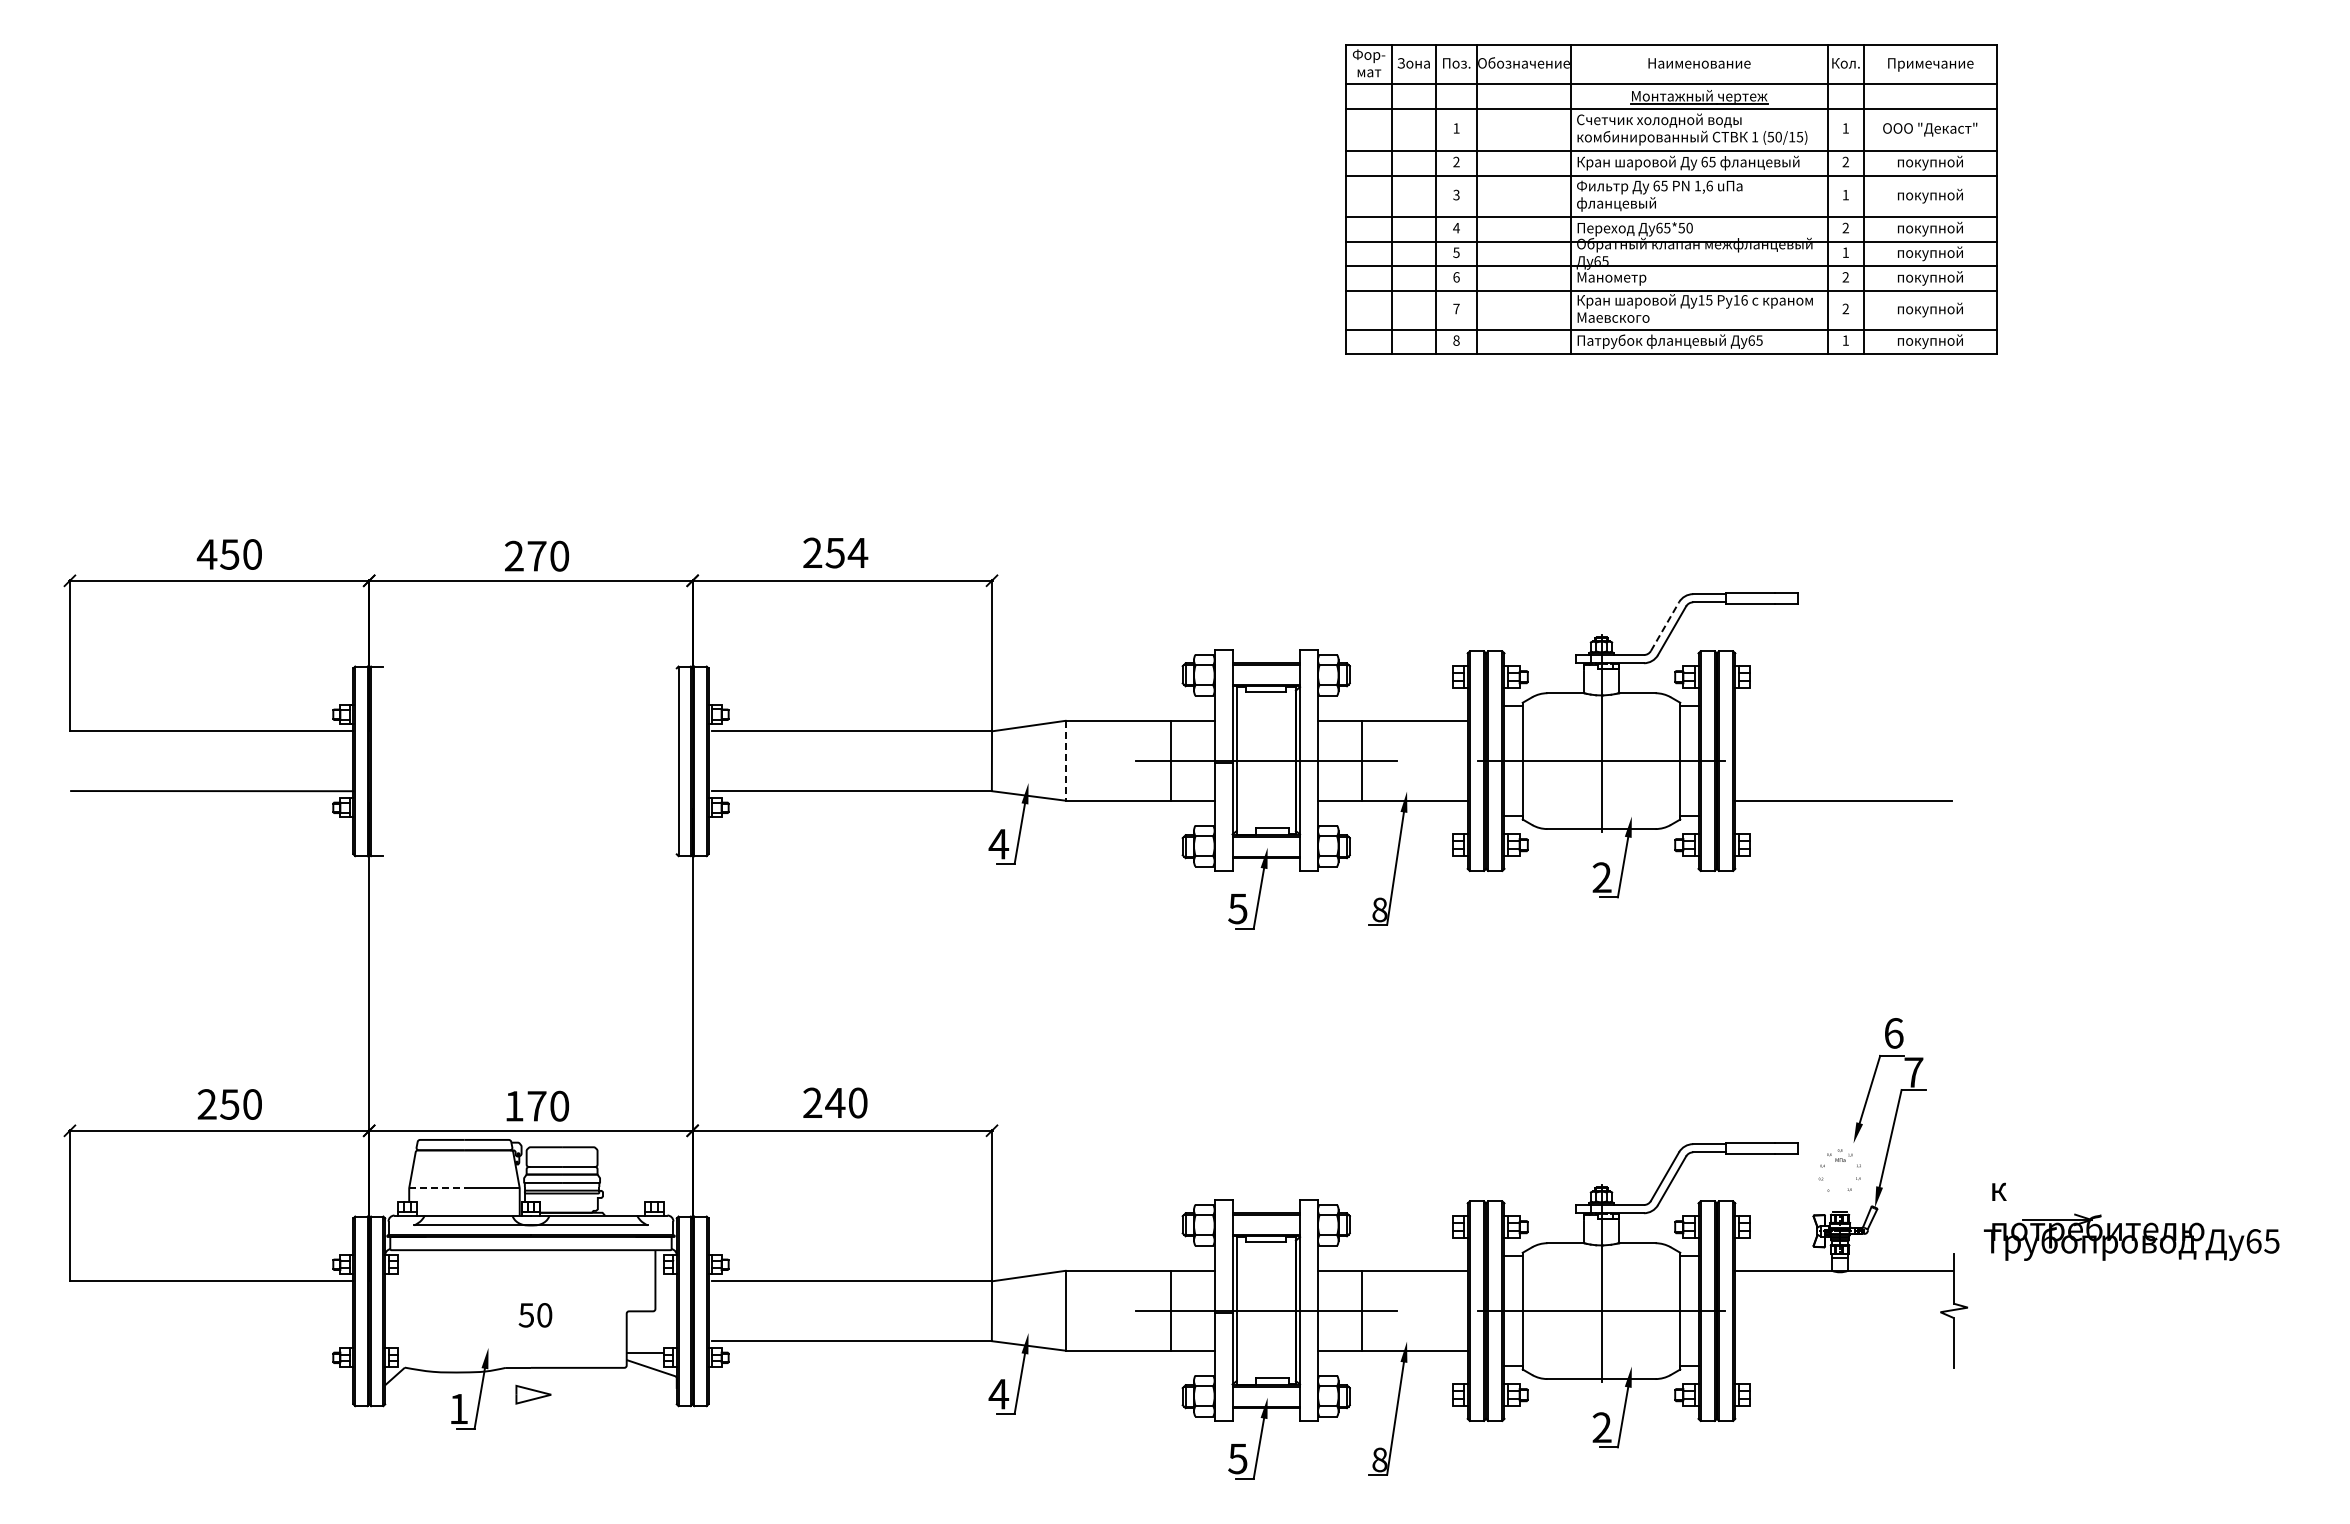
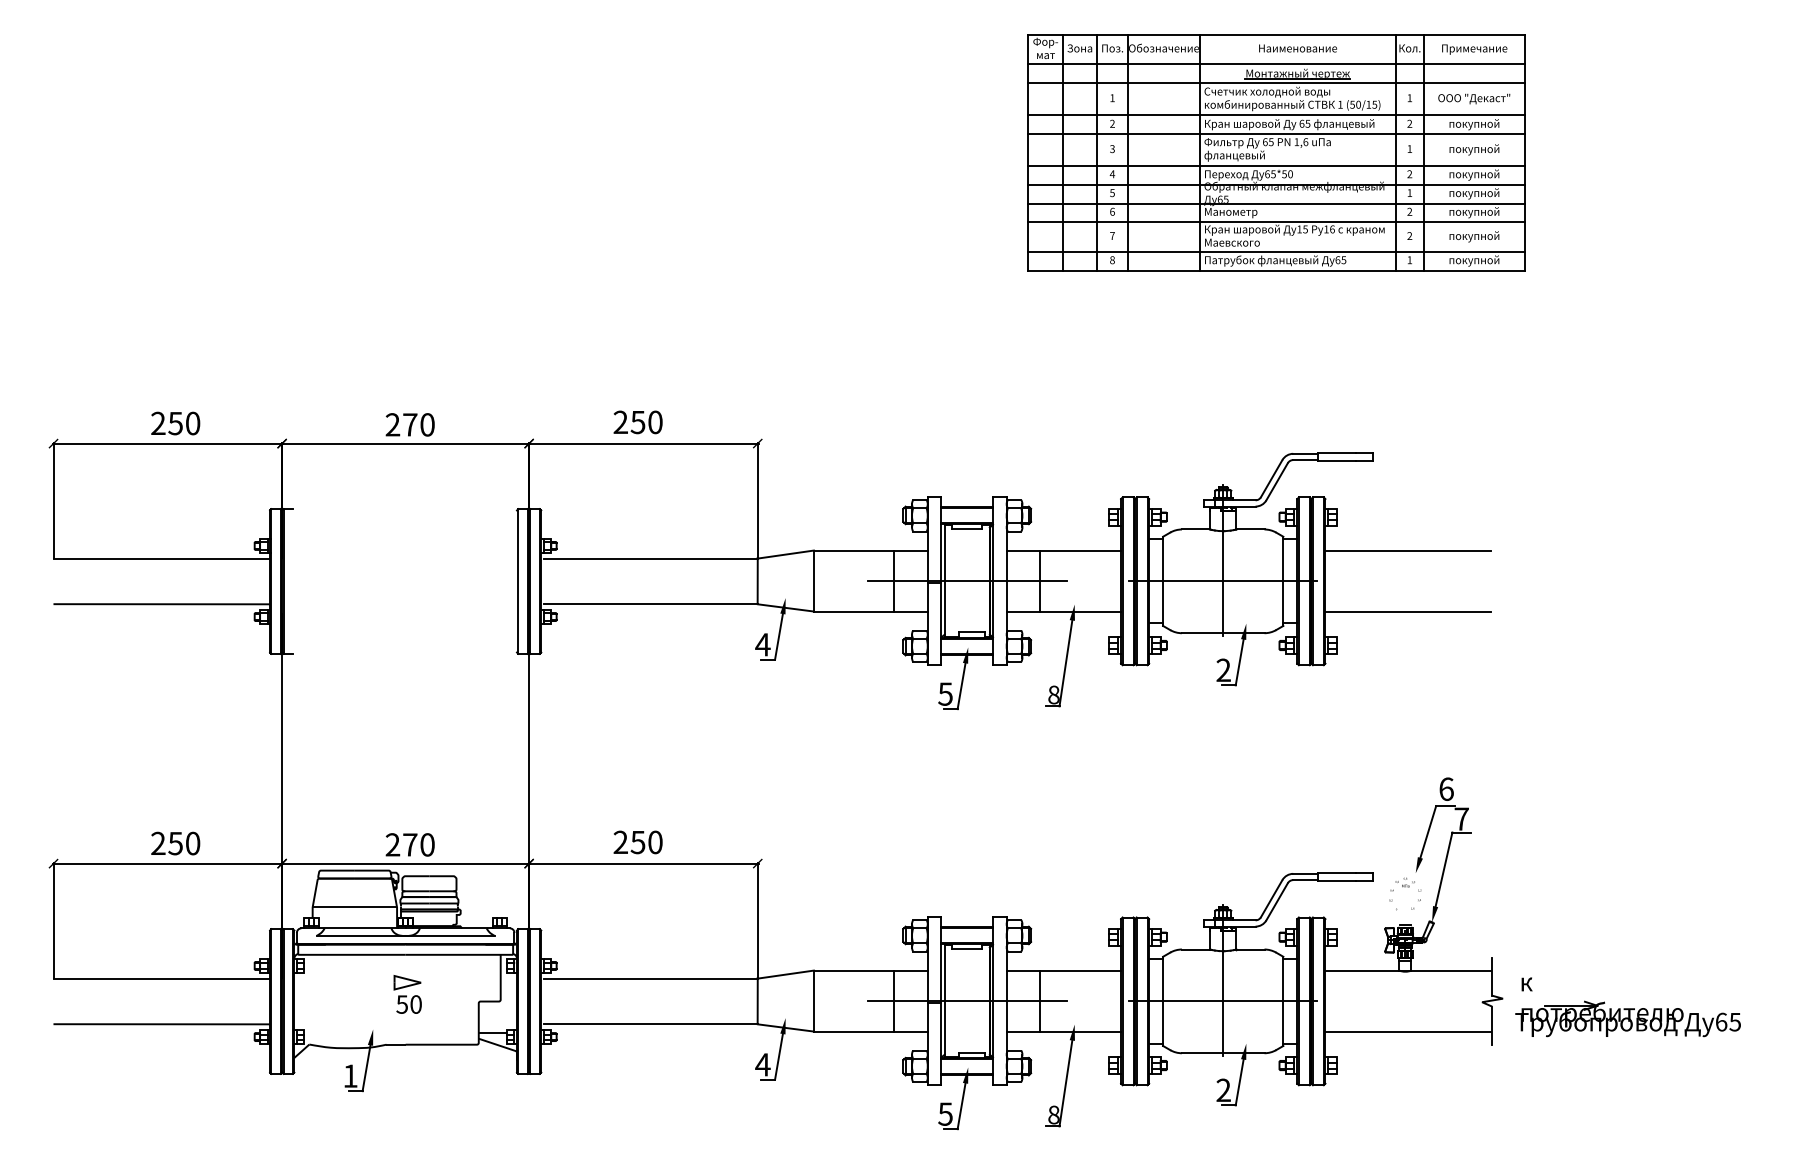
text: (857, 552) -> (655, 422), 254 -> 250
text: (206, 554) -> (157, 423), 450 -> 250
line: (1665, 626) -> (1272, 478), dashed -> solid
line: (1843, 720) -> (1408, 550), added
line: (1065, 760) -> (813, 580), dashed -> solid
text: (835, 1103) -> (638, 842), 240 -> 250
text: (514, 1105) -> (393, 844), 170 -> 270
line: (436, 1188) -> (333, 907), dashed -> solid
part: (2131, 1221) -> (1627, 1006), moved
line: (212, 1341) -> (162, 1024), added
line: (1843, 1350) -> (1408, 1031), added
part: (533, 1394) -> (407, 982), moved

